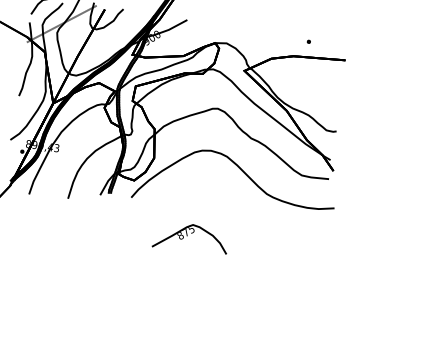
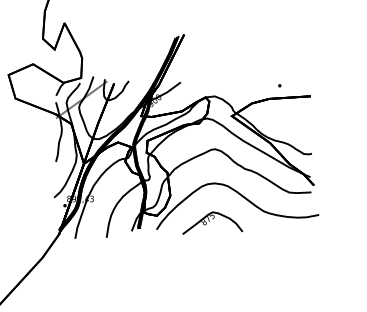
part: (190, 237) -> (212, 222), moved

